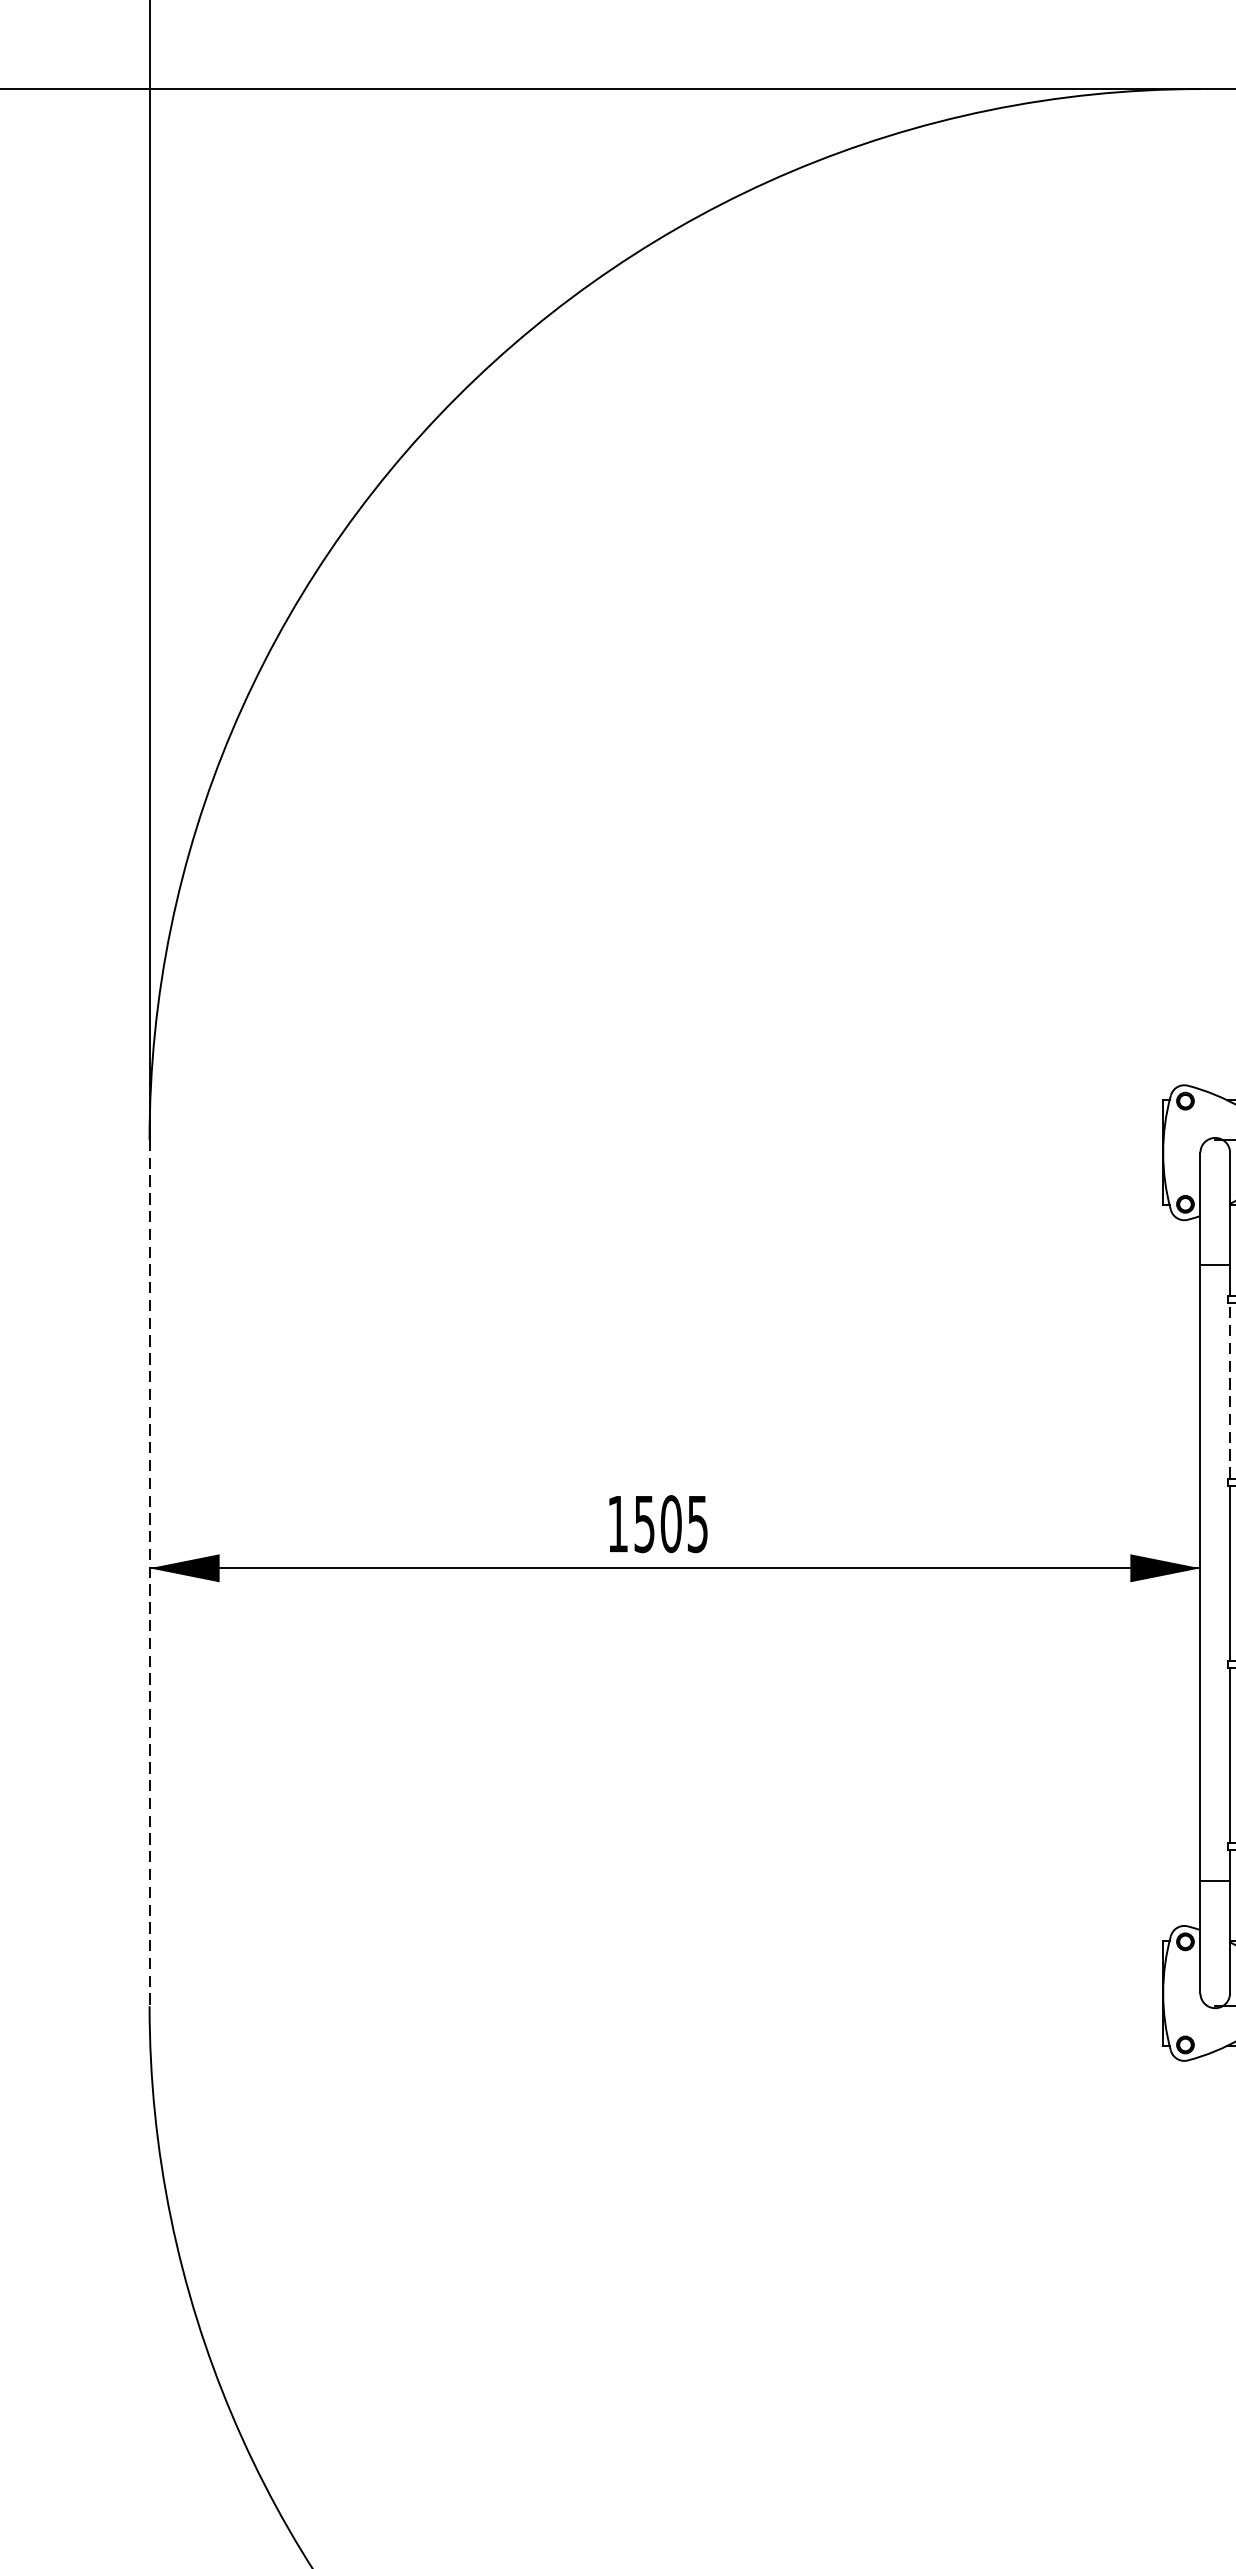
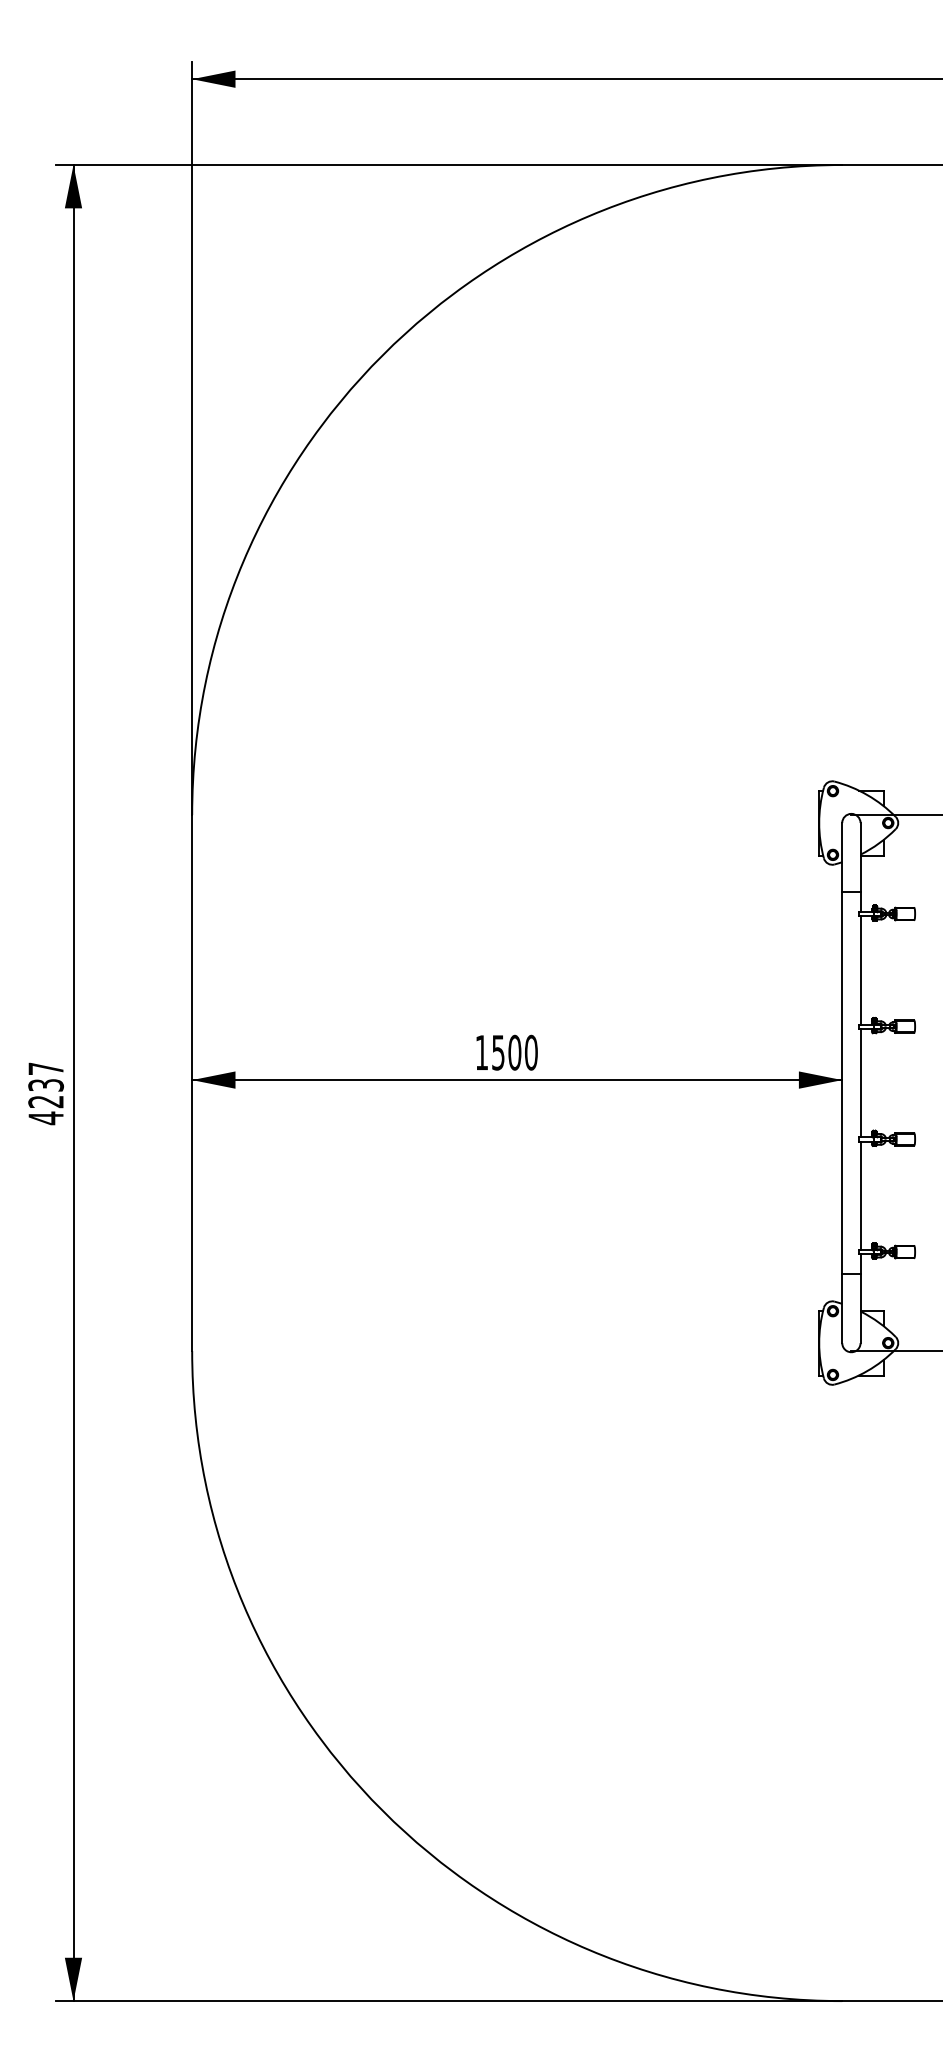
line: (1229, 1389) -> (860, 969), dashed -> solid
text: (698, 1523) -> (531, 1052), 1505 -> 1500
line: (150, 1573) -> (192, 1083), dashed -> solid

